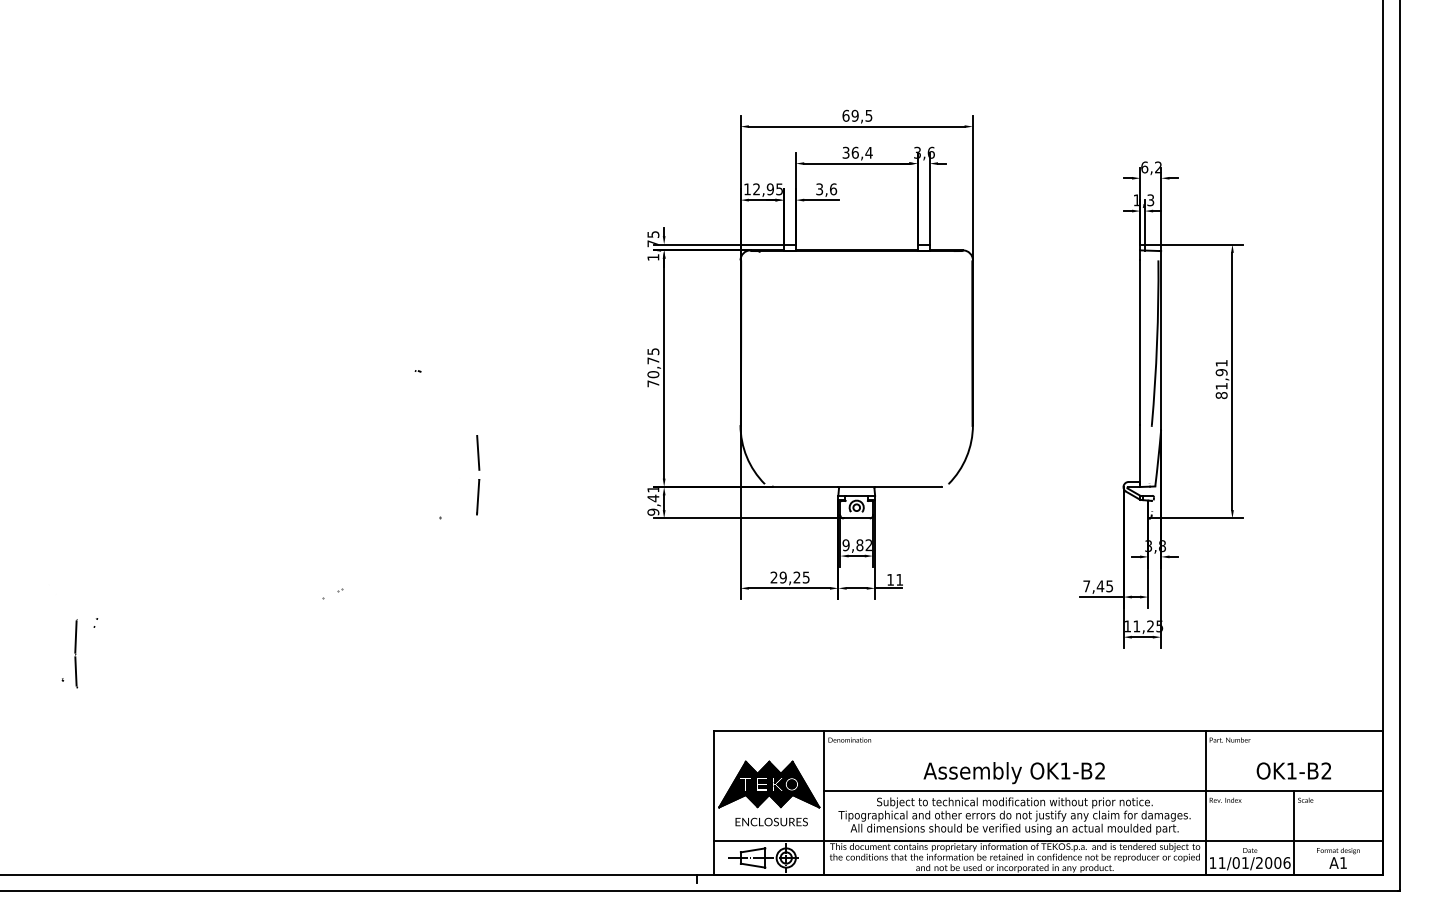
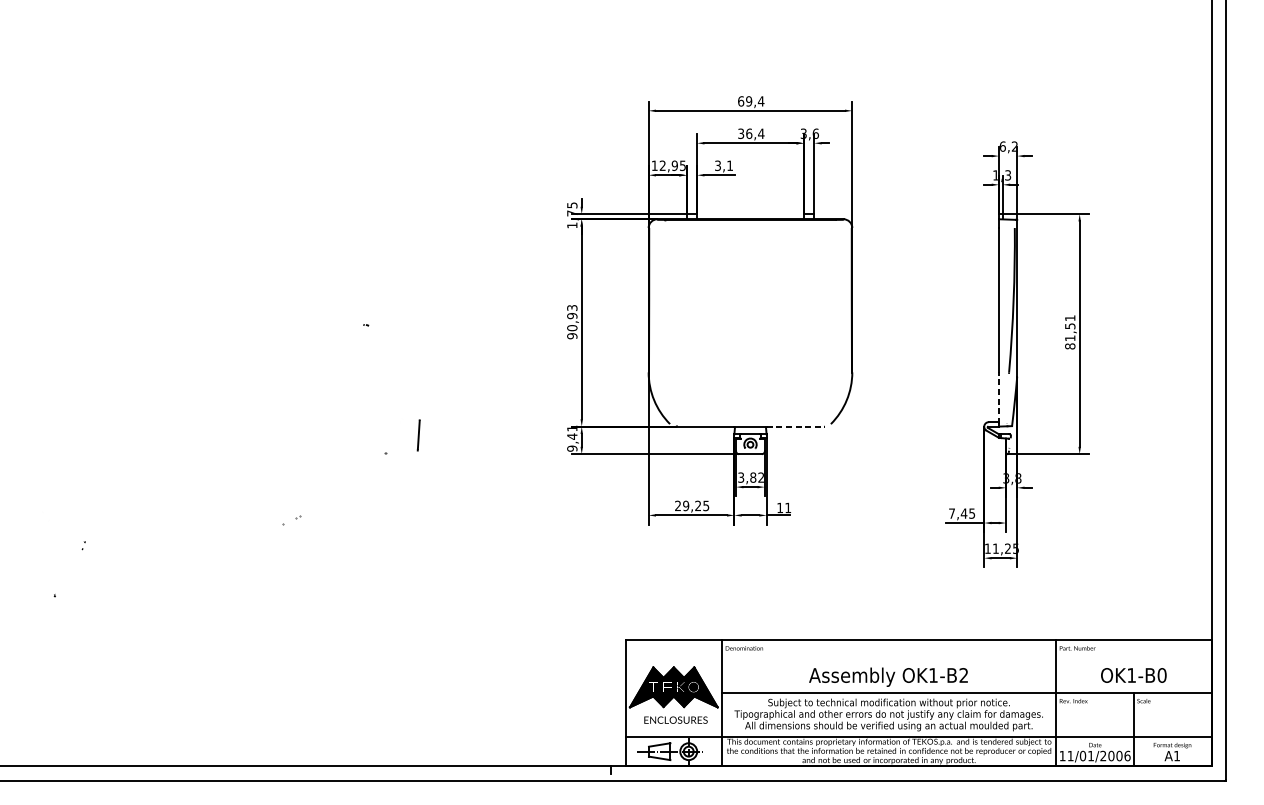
text: (868, 115) -> (760, 101), 69,5 -> 69,4
text: (833, 189) -> (730, 165), 3,6 -> 3,1
text: (653, 367) -> (572, 321), 70,75 -> 90,93
text: (1221, 372) -> (1070, 326), 81,91 -> 81,51
line: (478, 452) -> (419, 396), removed
line: (1140, 454) -> (999, 398), solid -> dashed
line: (908, 487) -> (795, 427), solid -> dashed
text: (845, 545) -> (740, 477), 9,82 -> 3,82
part: (76, 653) -> (66, 572), removed
text: (1326, 770) -> (1162, 674), OK1-B2 -> OK1-B0

